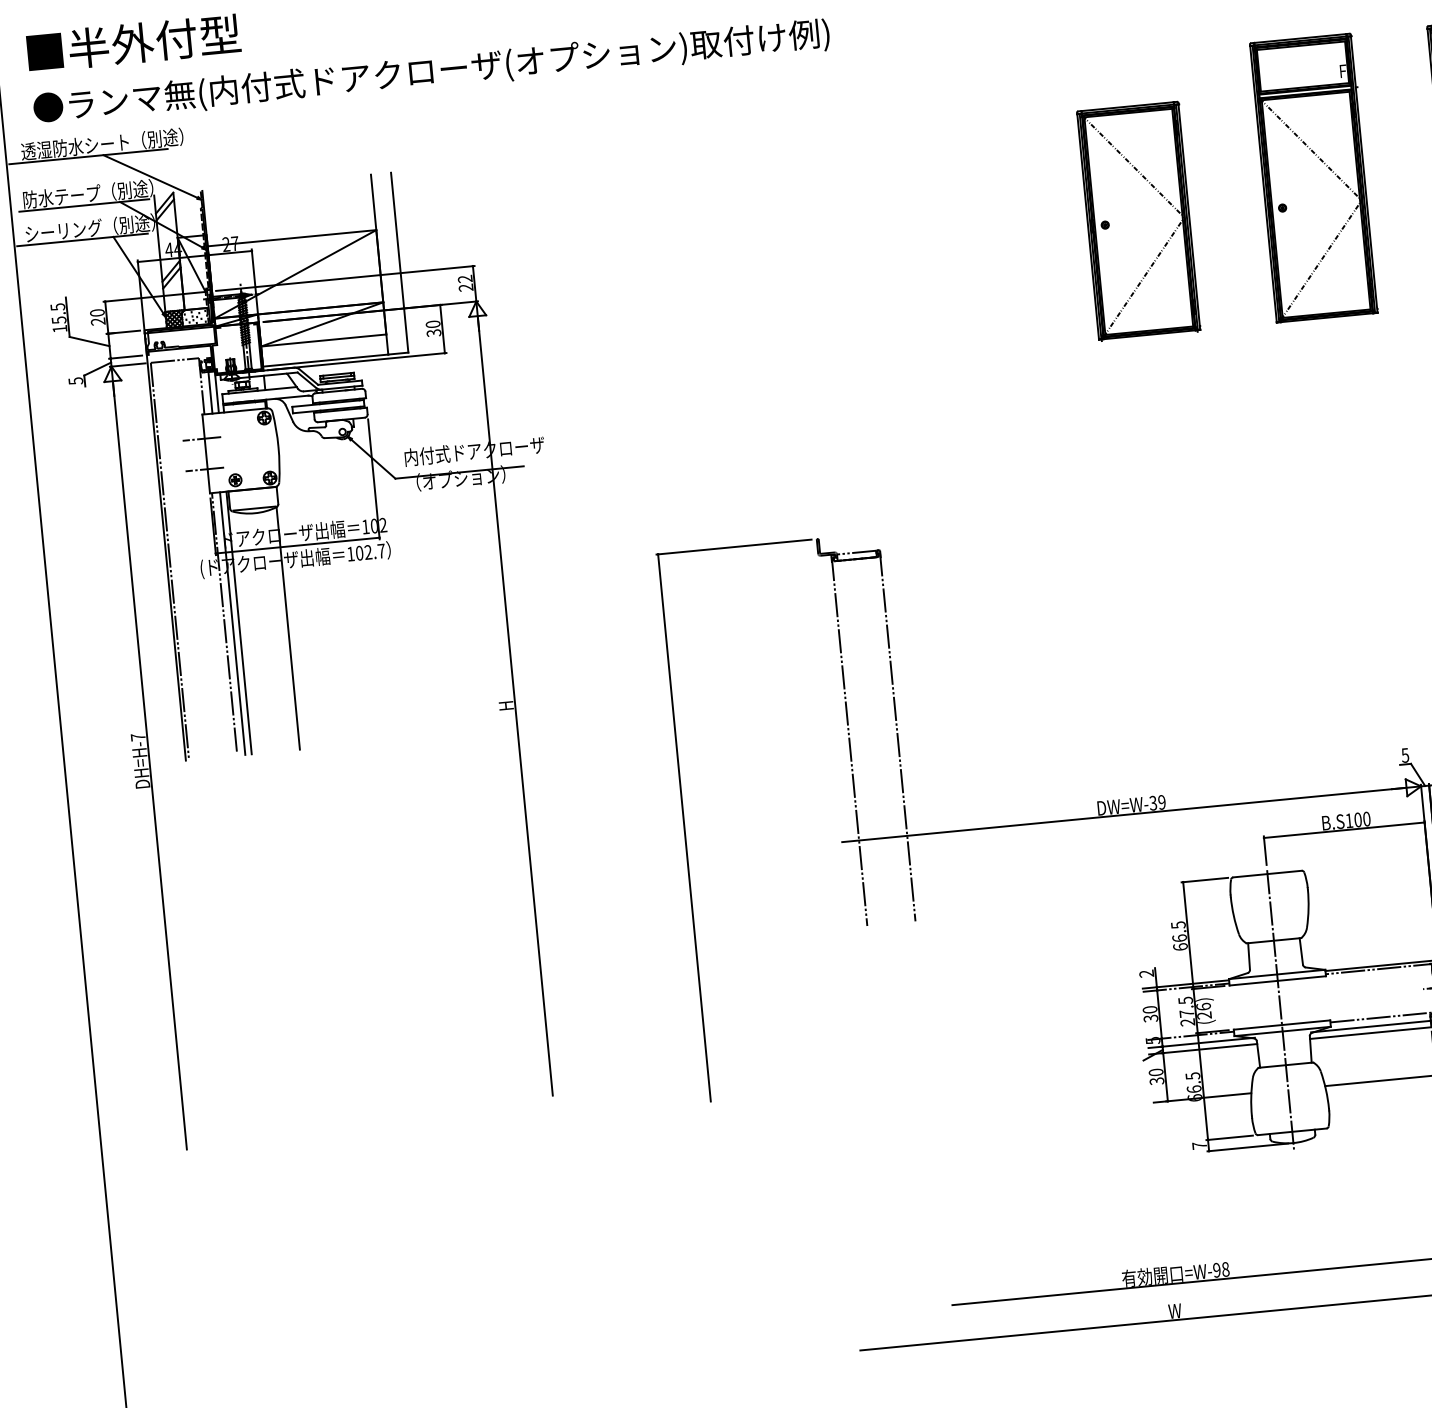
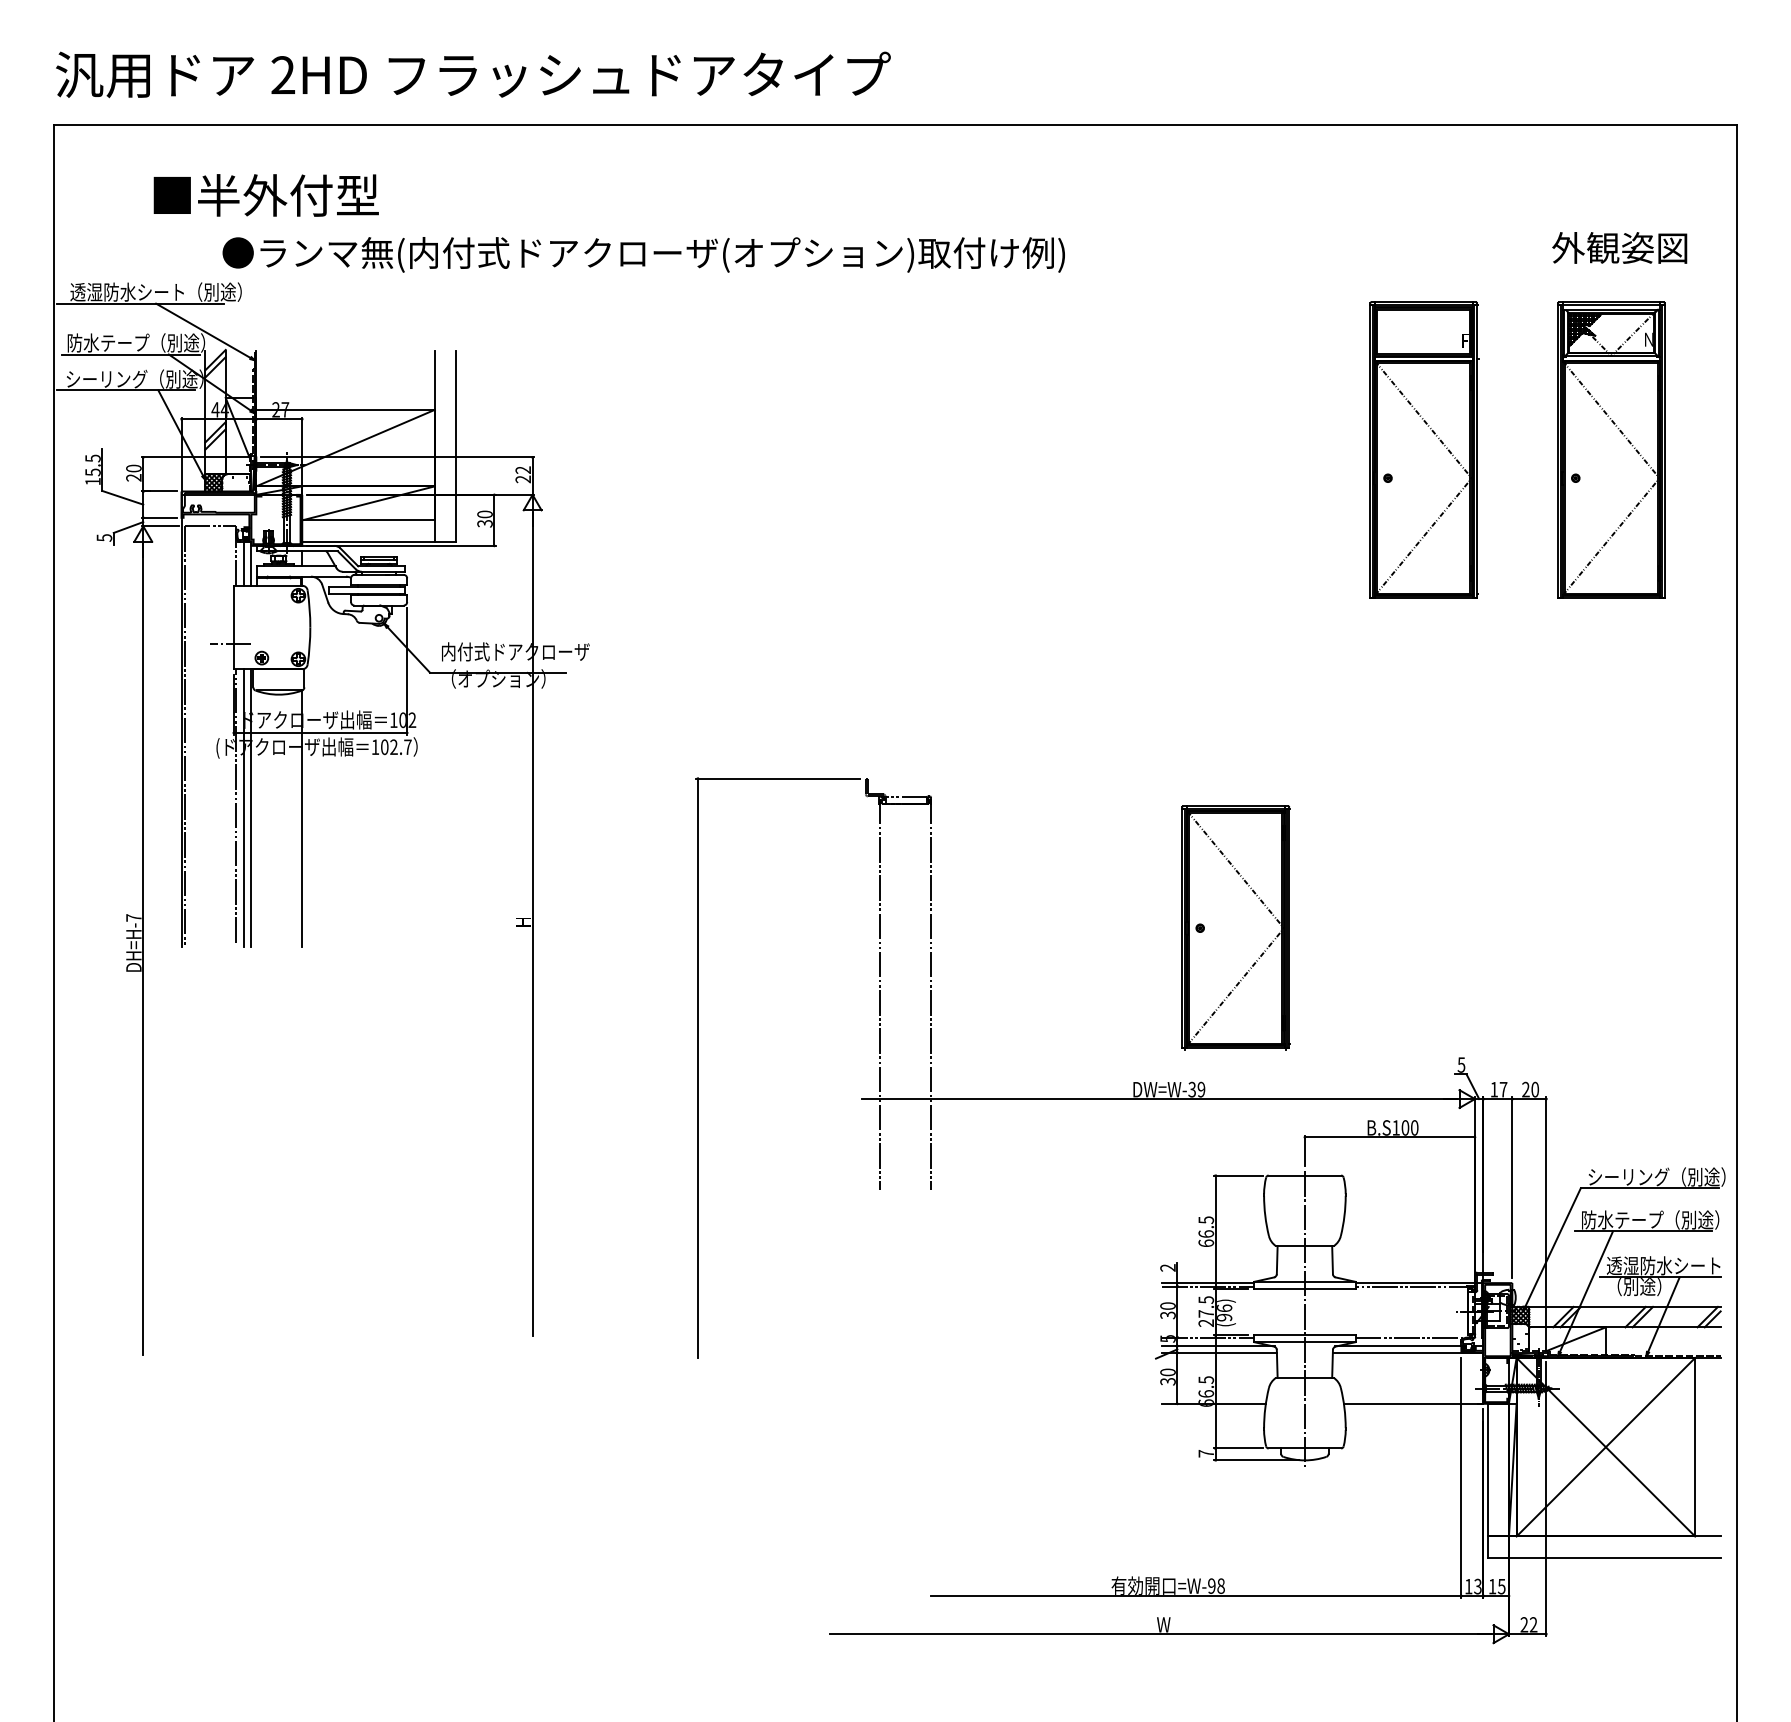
text: (133, 43) -> (265, 195), moved
text: (431, 72) -> (643, 254), moved
part: (1138, 221) -> (1235, 927), moved
line: (201, 439) -> (230, 611), removed
text: (1204, 1015) -> (1224, 1317), (26) -> (96)

